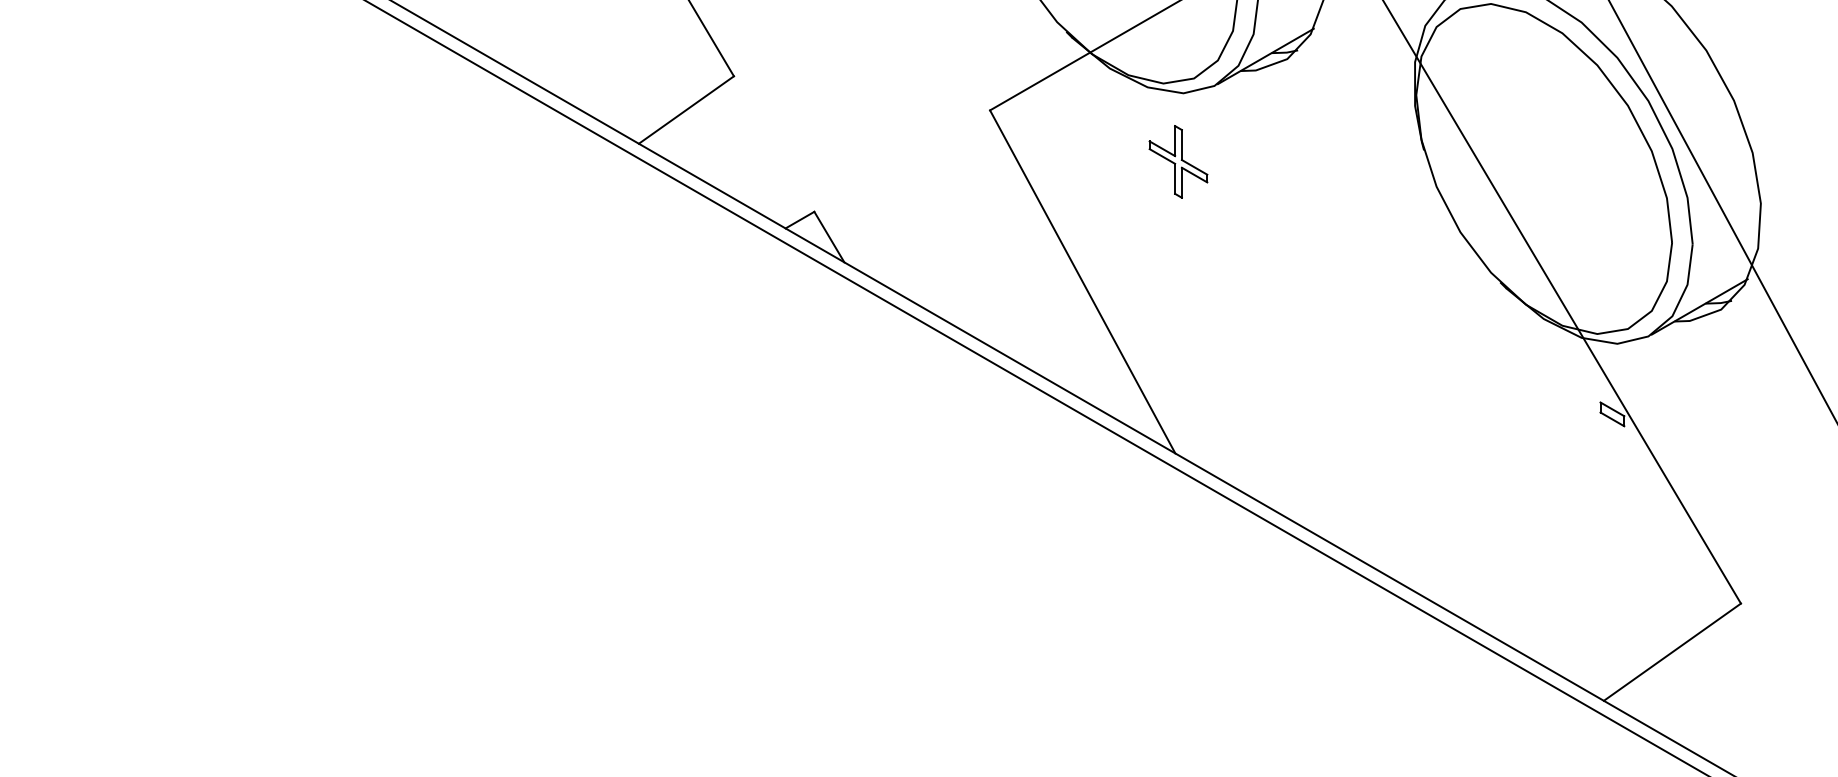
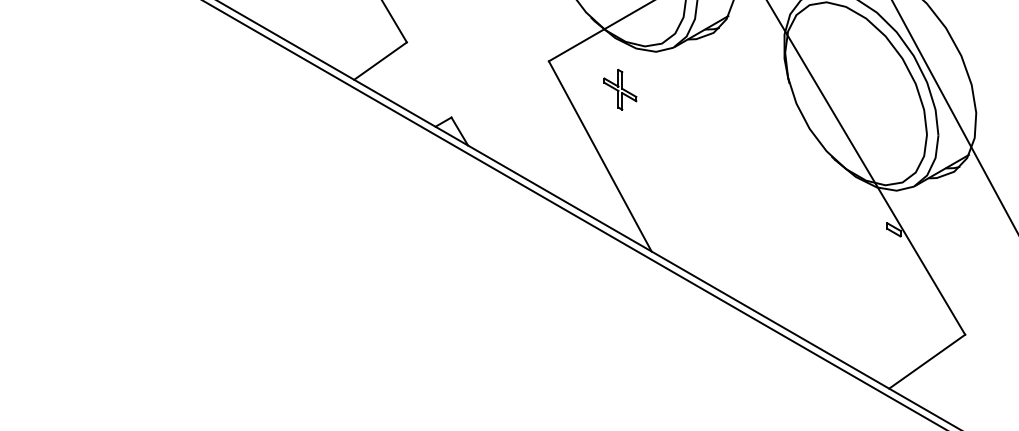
part: (1178, 161) -> (620, 89), moved

